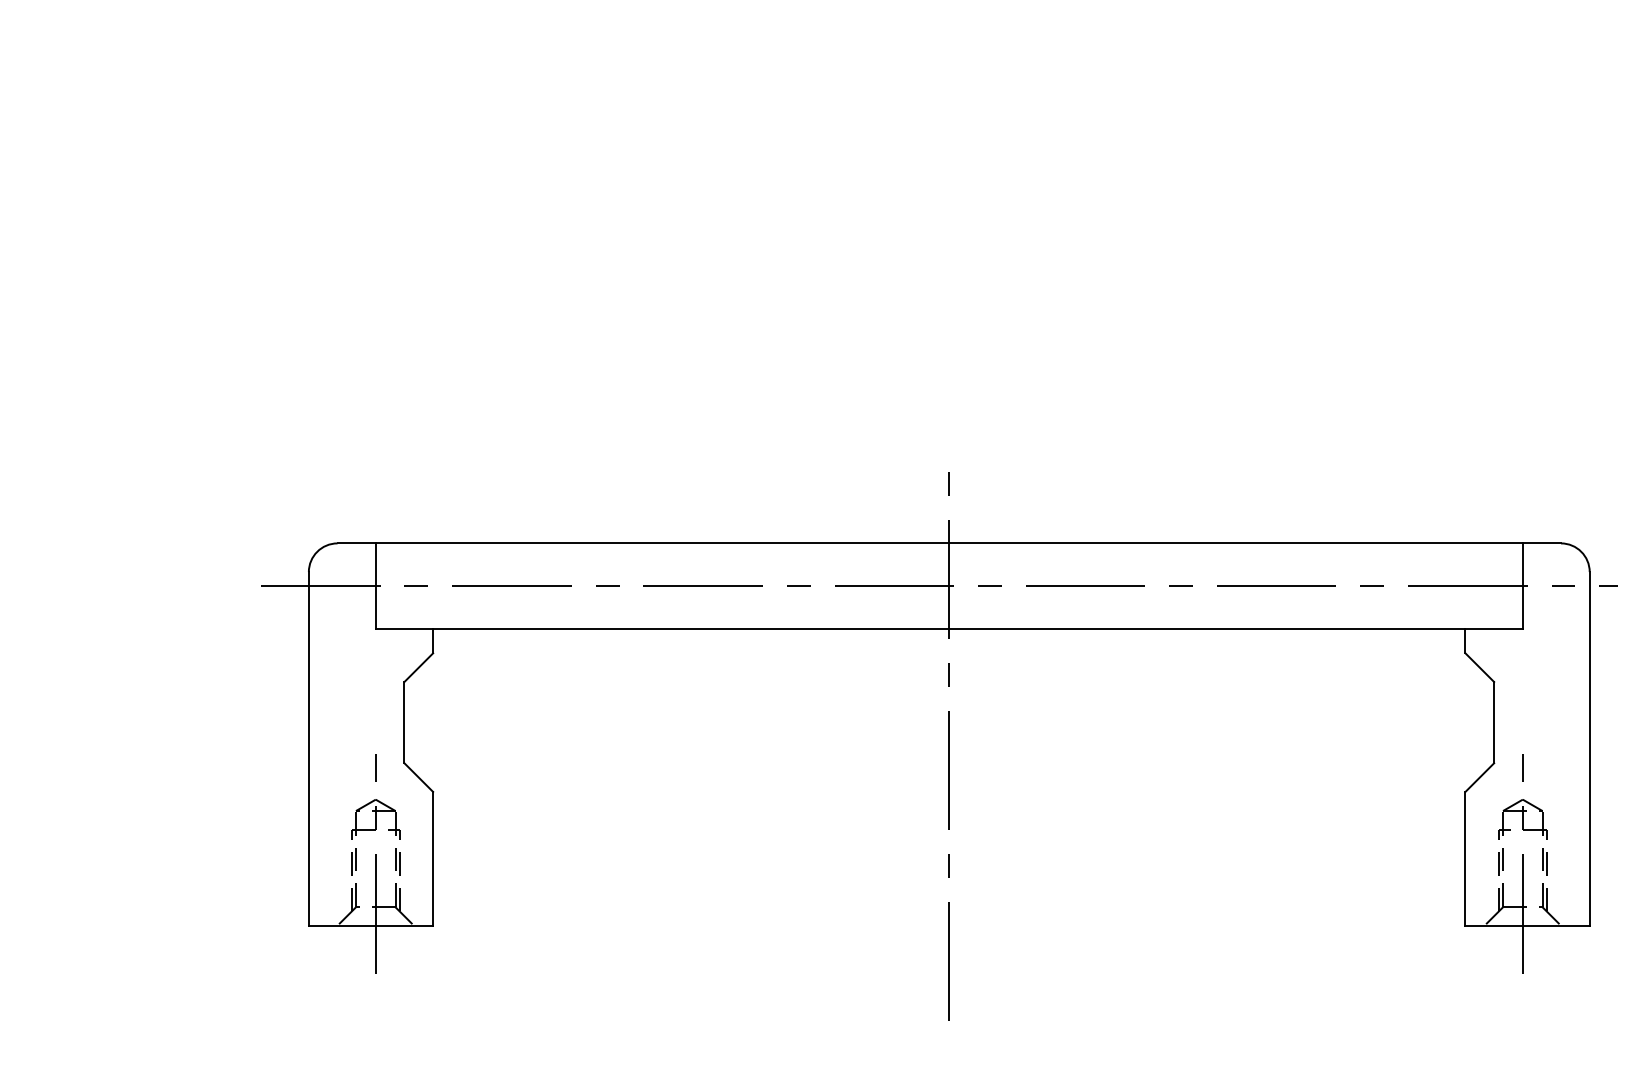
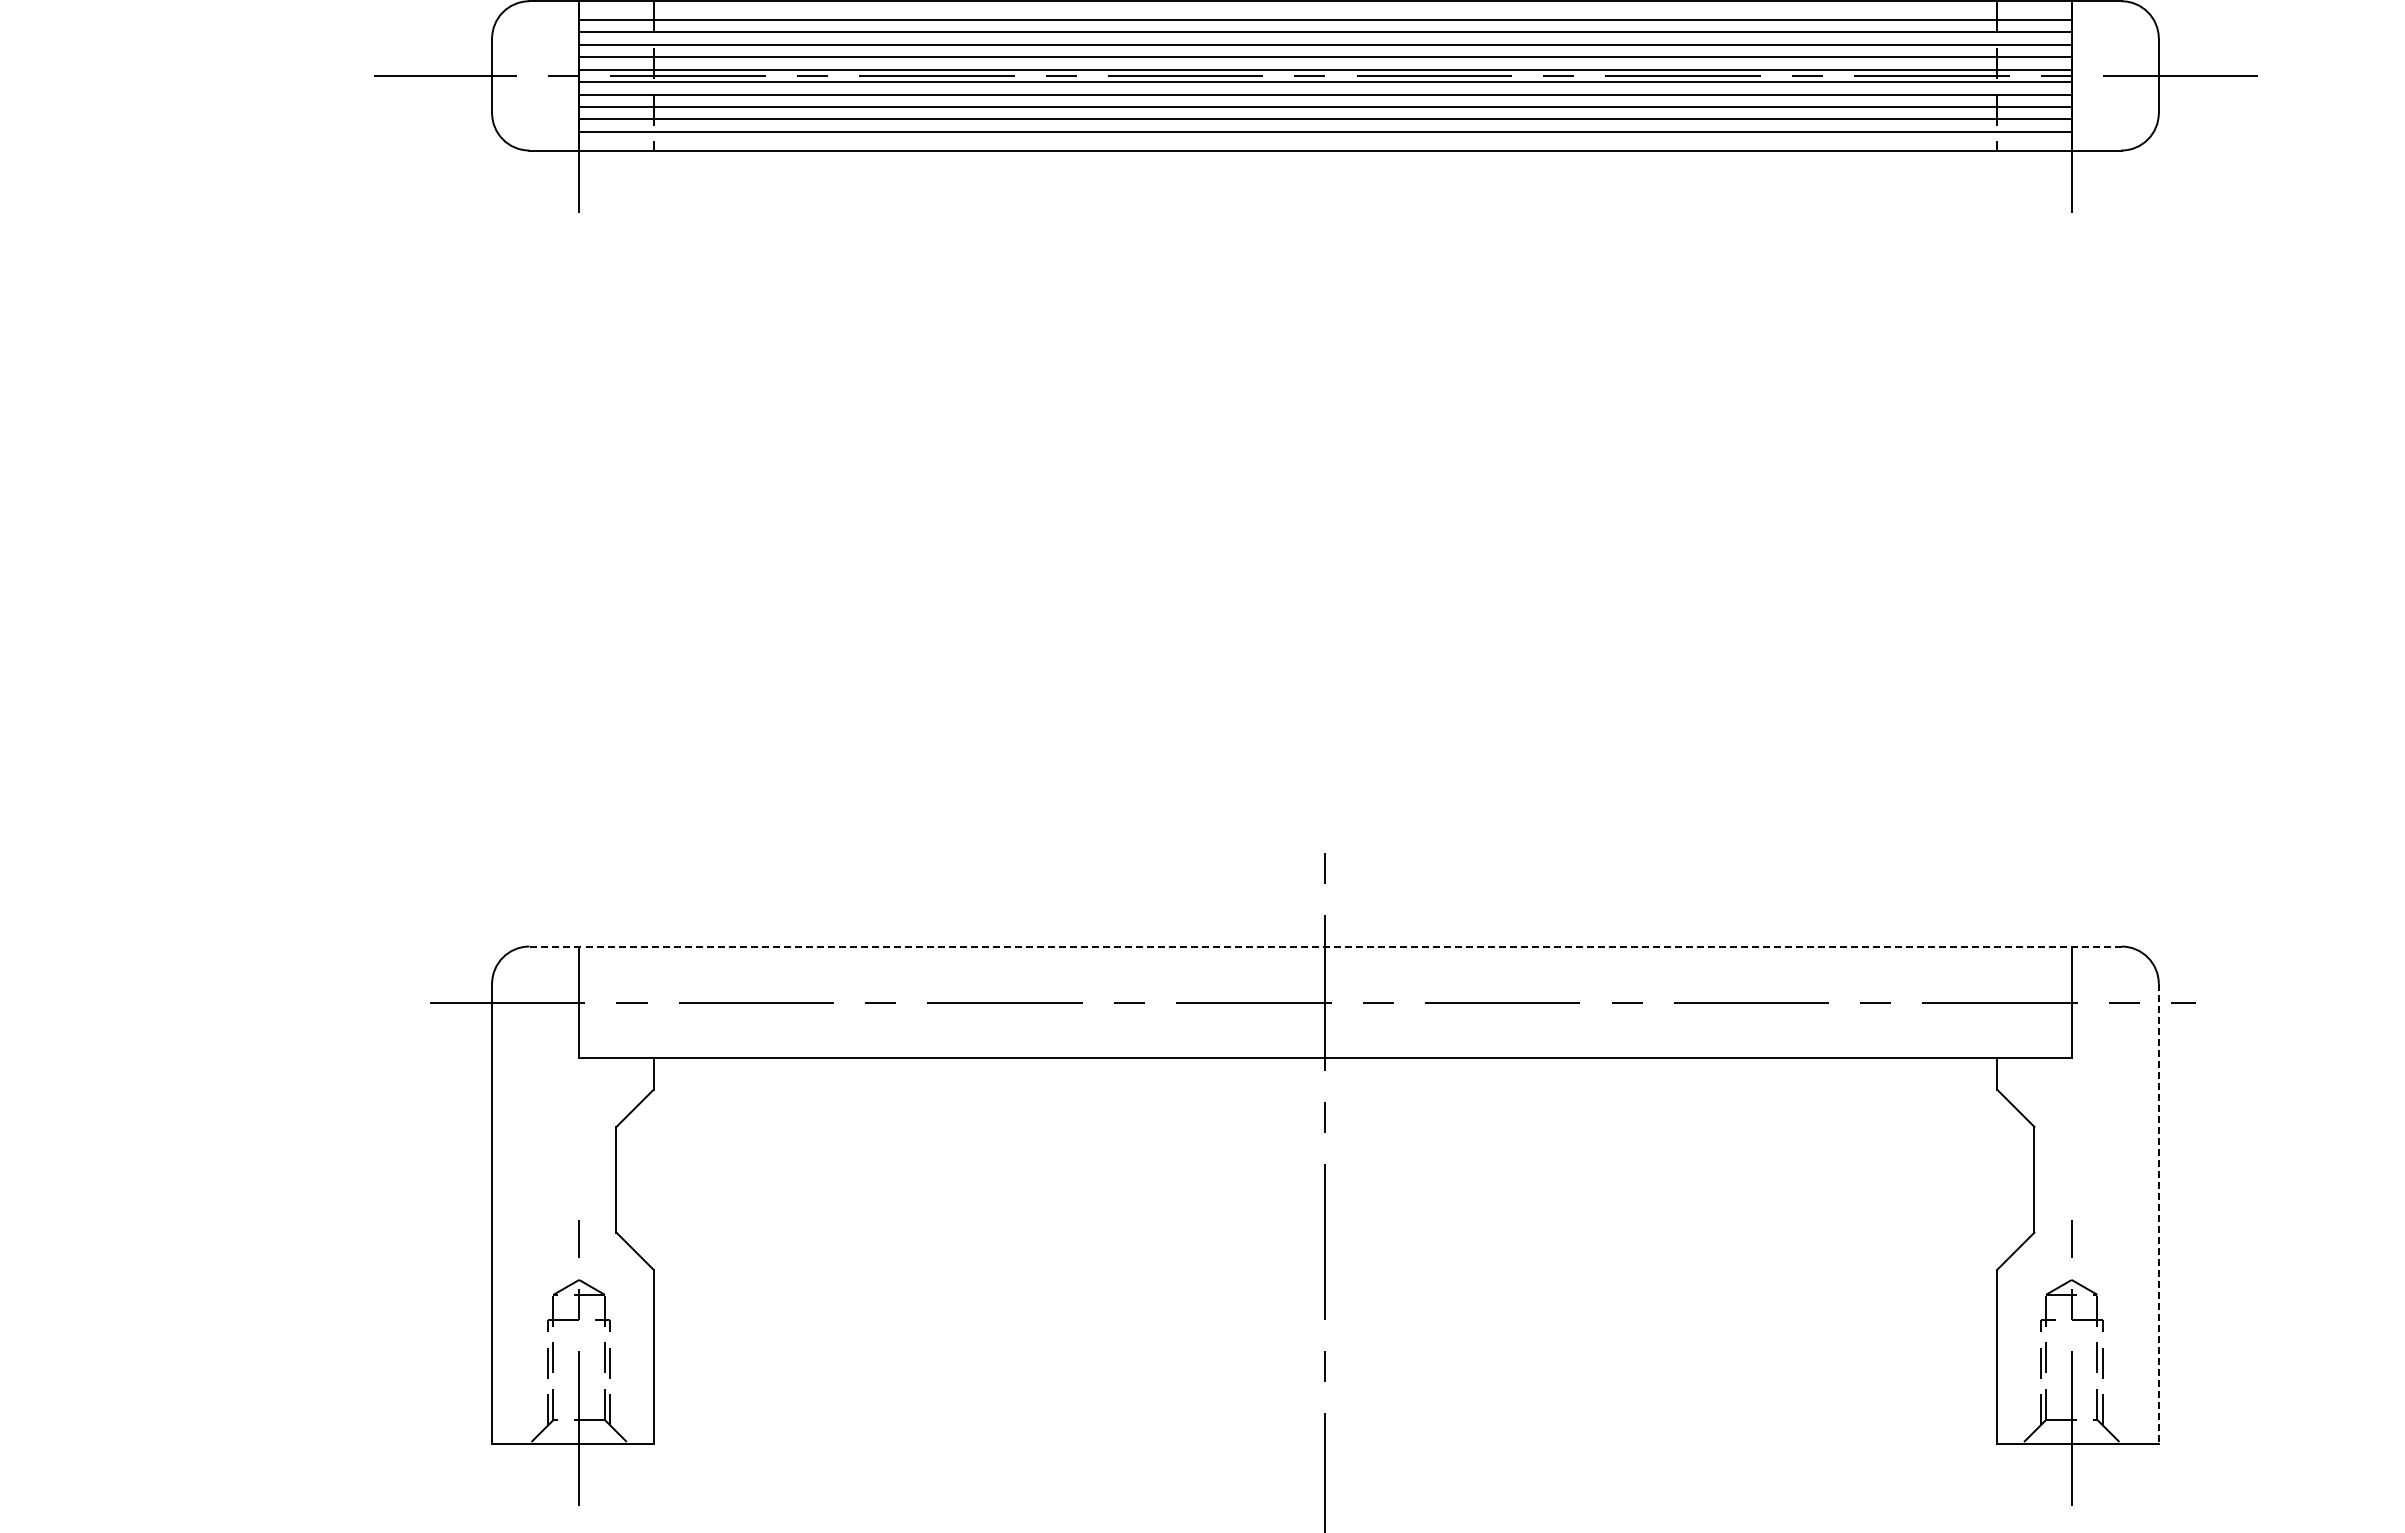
line: (948, 543) -> (1324, 946), solid -> dashed
line: (1589, 749) -> (2158, 1214), solid -> dashed

